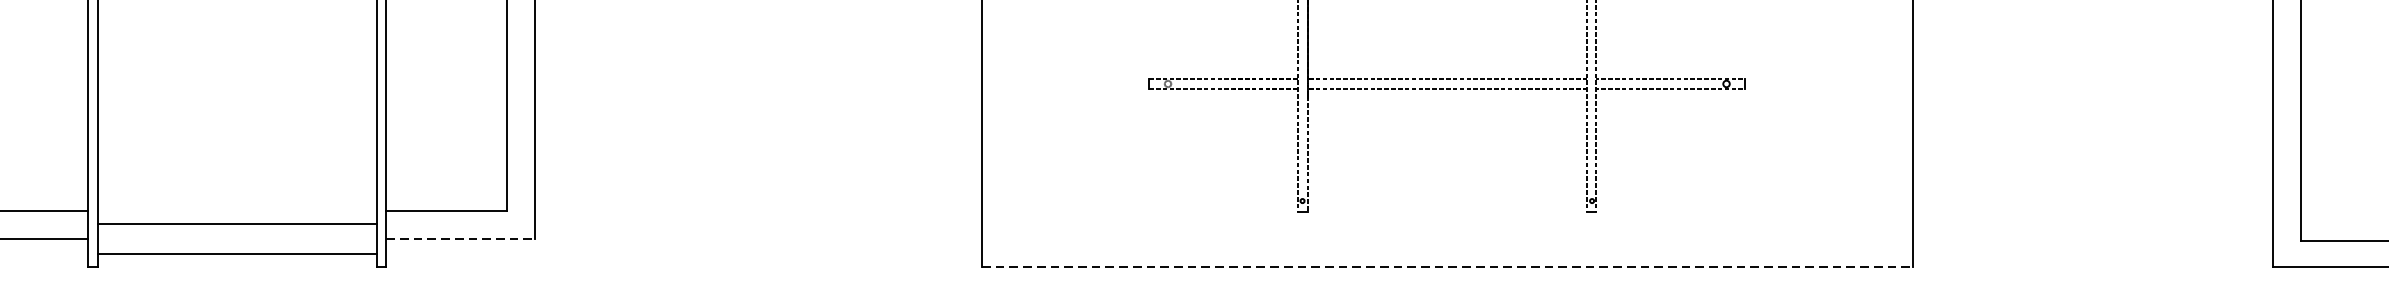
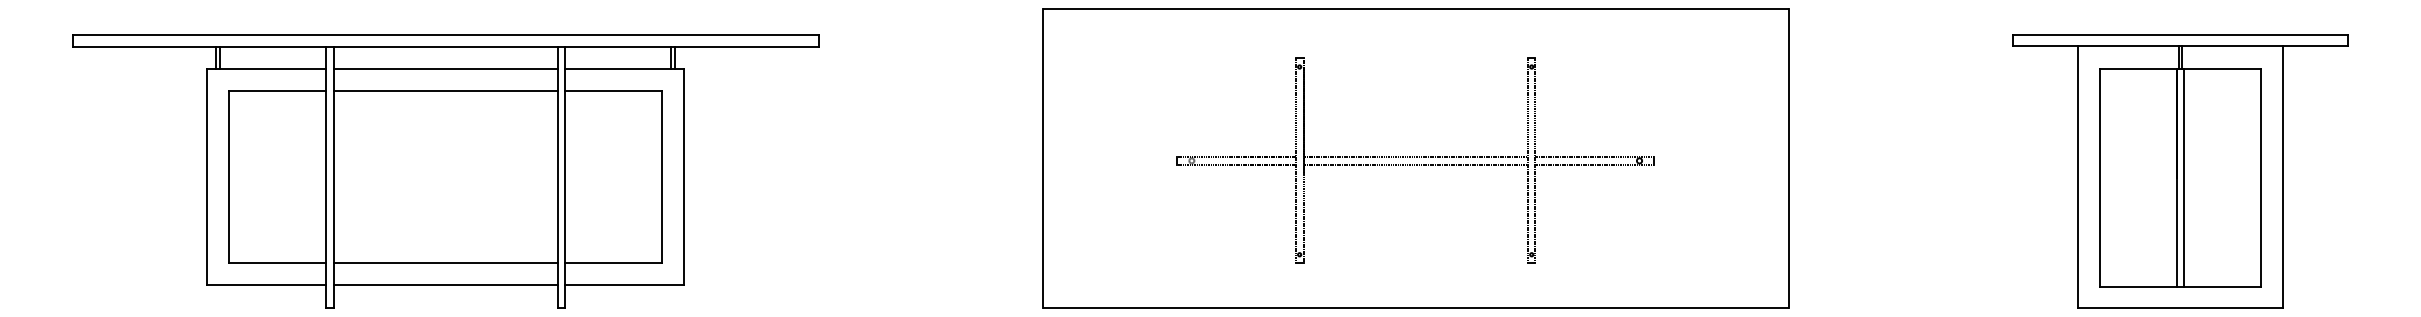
line: (236, 223) -> (445, 262), moved
line: (460, 239) -> (624, 285), dashed -> solid
line: (236, 254) -> (445, 285), moved
line: (1448, 266) -> (1416, 307), dashed -> solid

